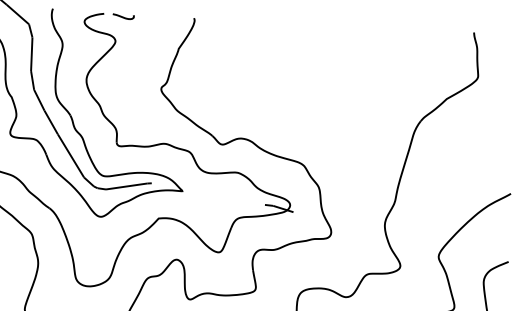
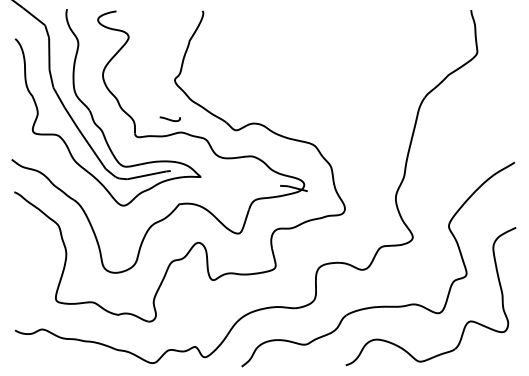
curve: (122, 17) -> (169, 119), moved

